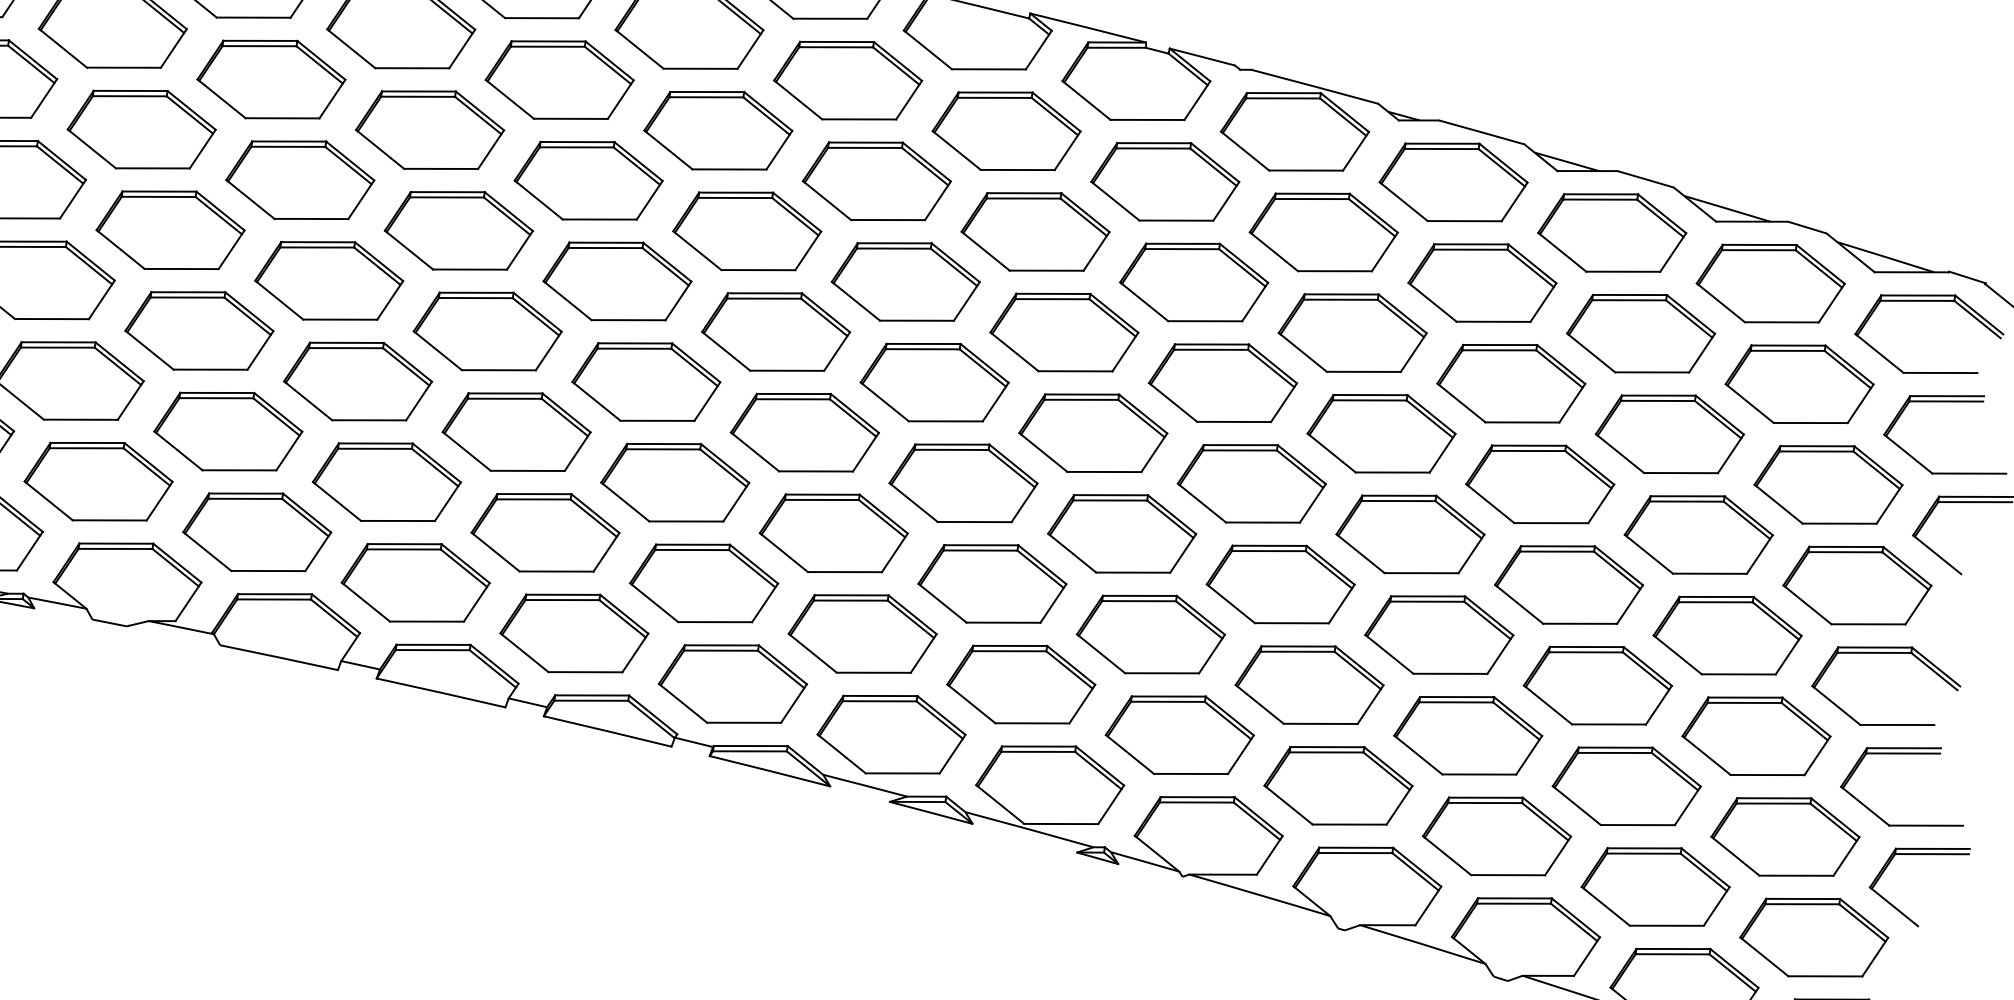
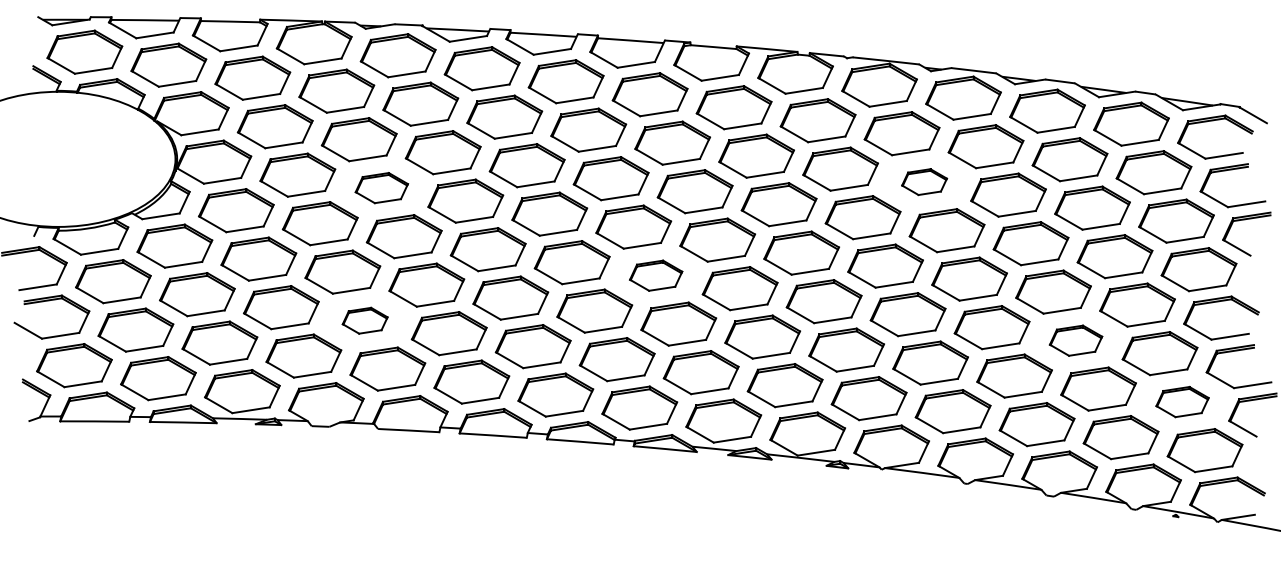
part: (299, 178) -> (381, 187), size x0.7
part: (1352, 331) -> (924, 181), size x0.6
part: (226, 431) -> (364, 320), size x0.6
part: (803, 432) -> (655, 275), size x0.7
part: (1596, 685) -> (1075, 340), size x0.7
part: (1785, 835) -> (1182, 401), size x0.7

